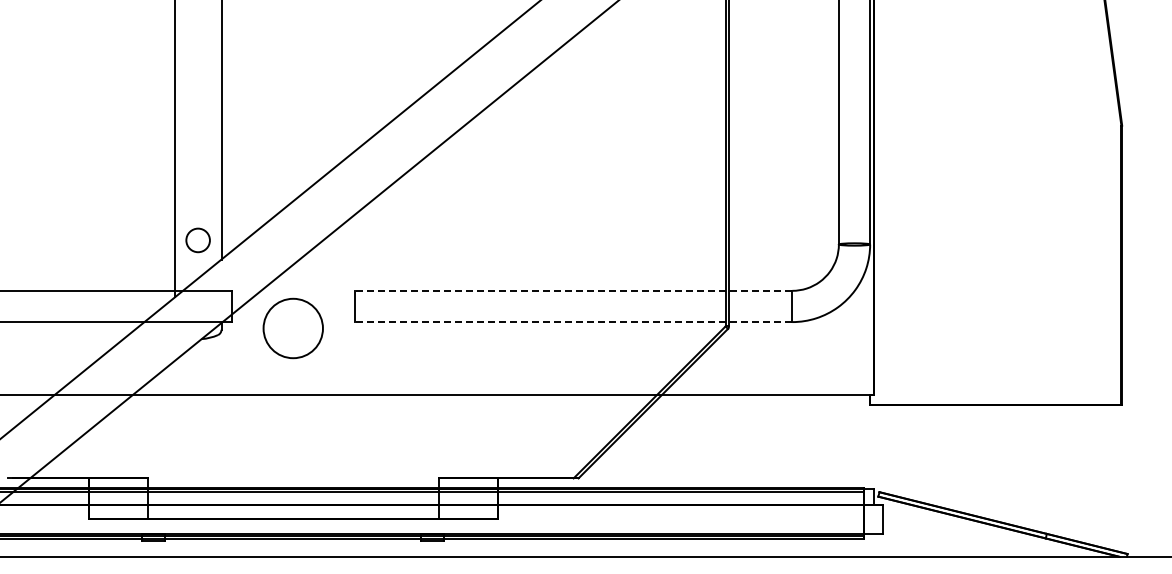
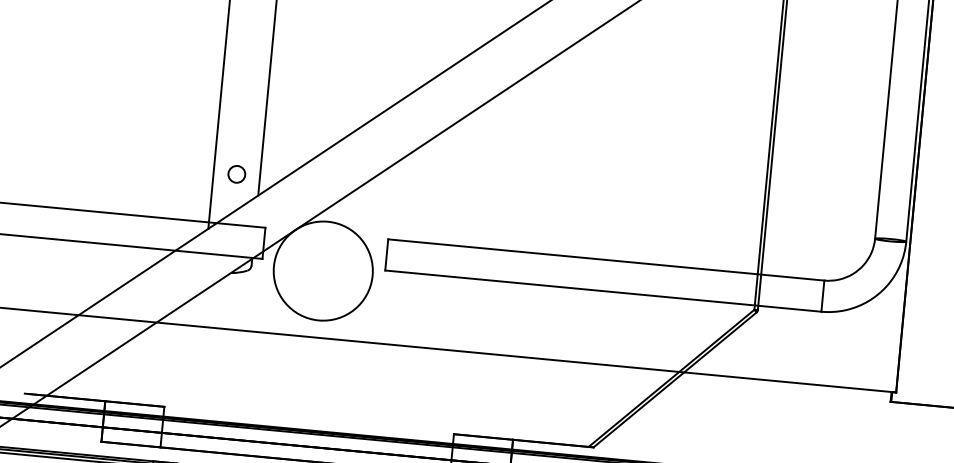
circle: (198, 240) -> (237, 174), size x0.71
line: (573, 290) -> (606, 259), dashed -> solid
line: (573, 322) -> (603, 291), dashed -> solid
circle: (292, 328) -> (322, 271), size x1.67

